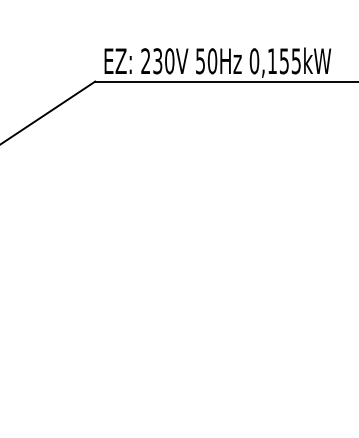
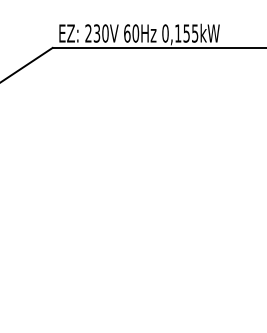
text: (200, 61) -> (127, 33), 50Hz -> 60Hz

